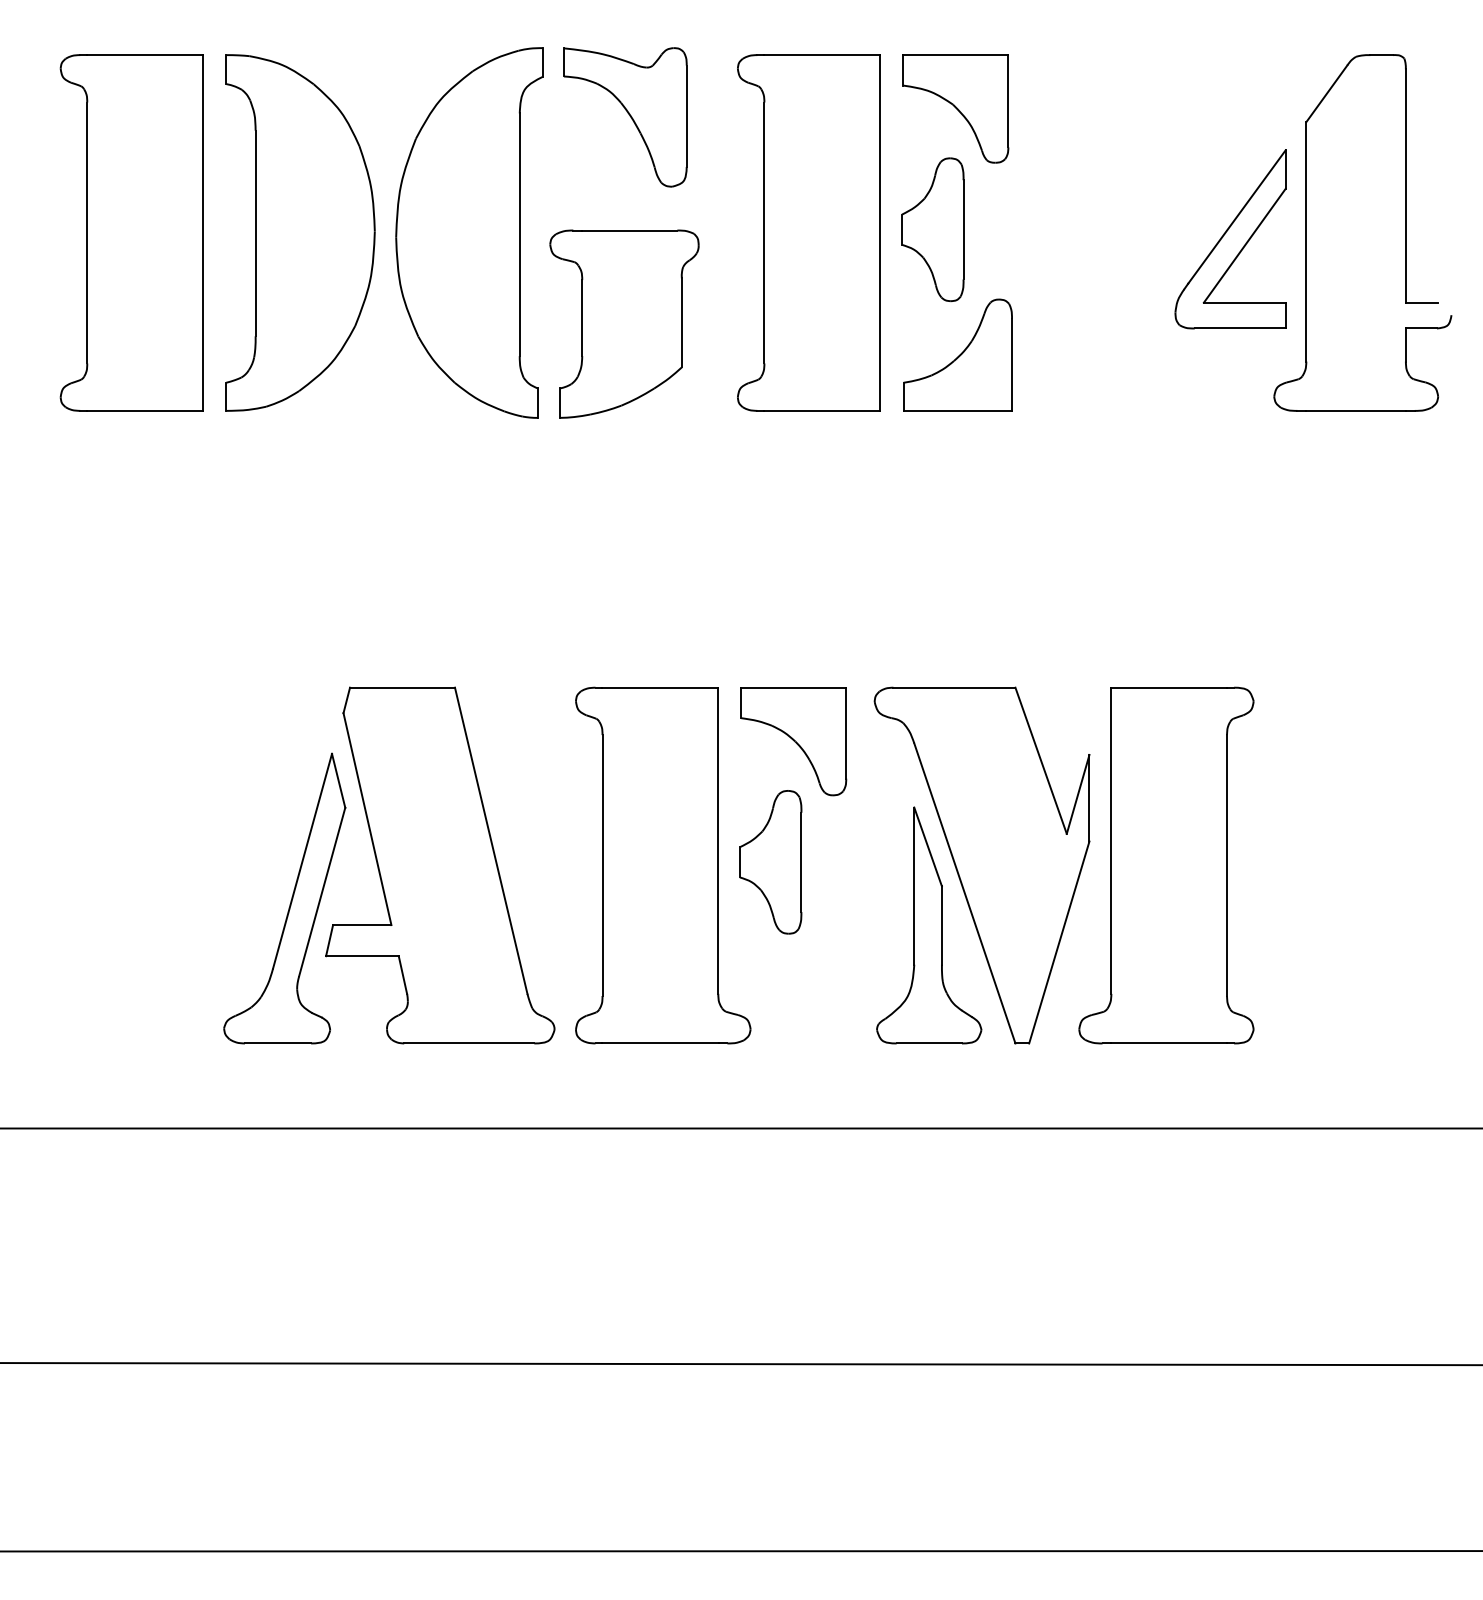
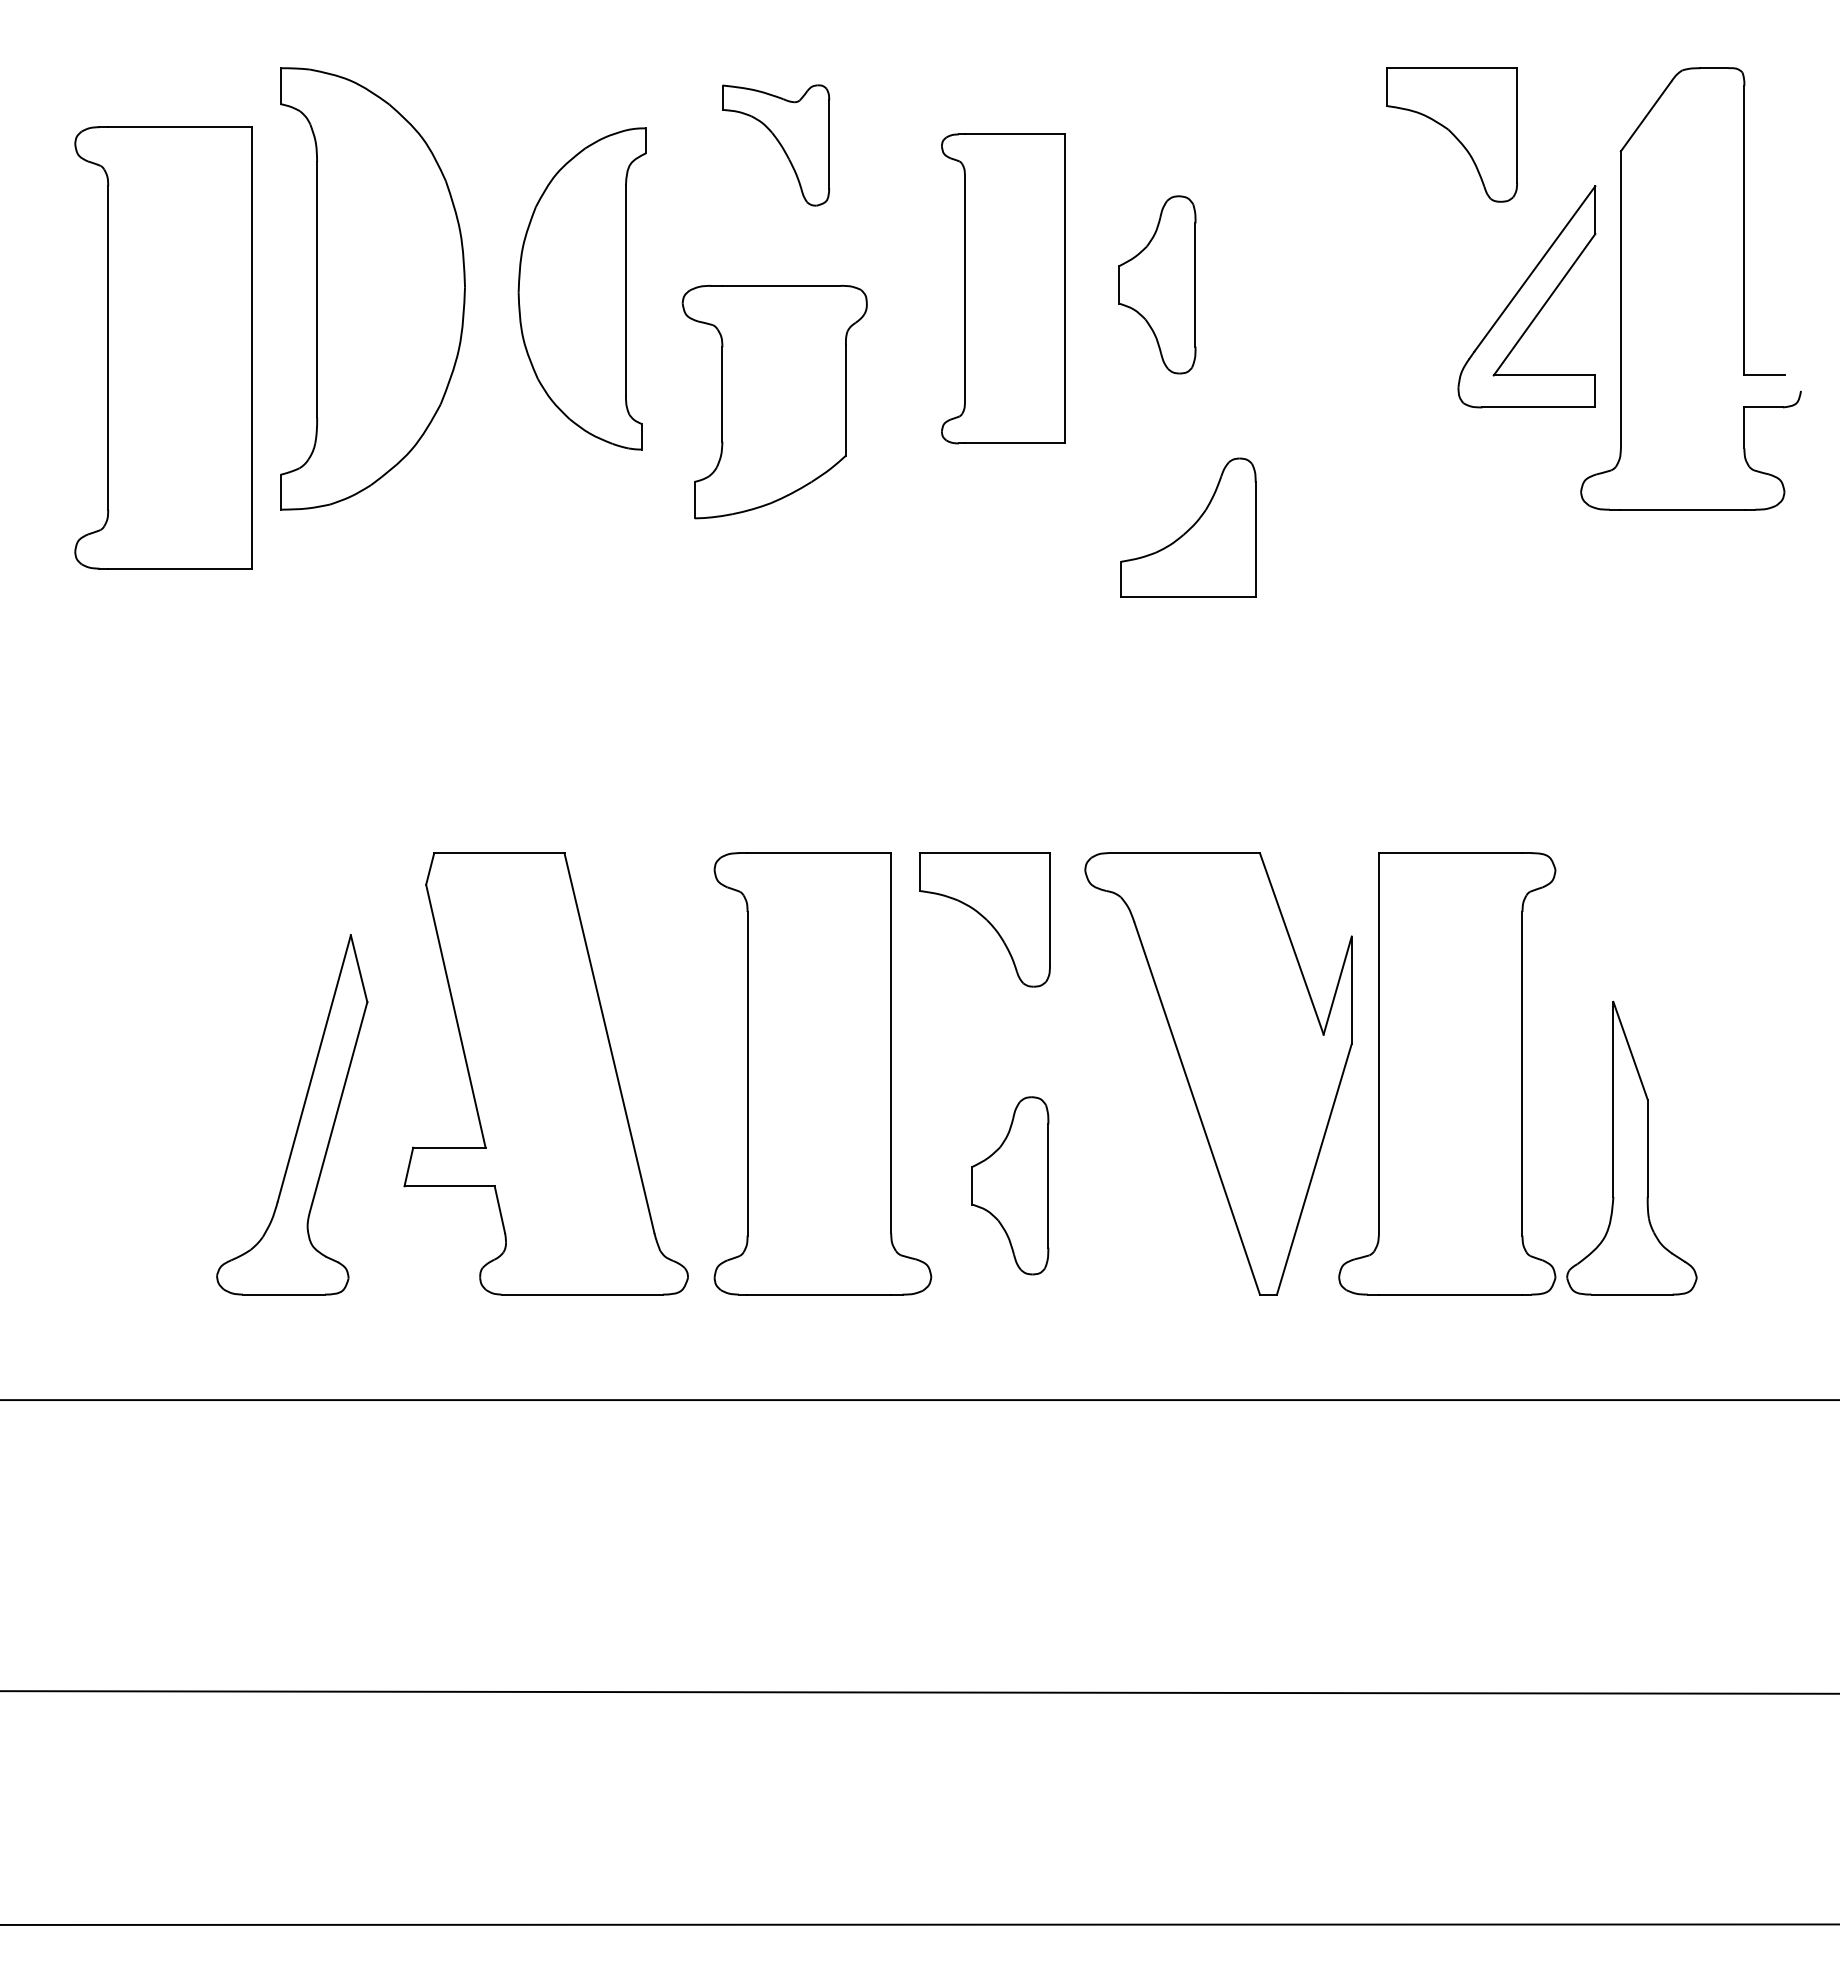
part: (955, 108) -> (1451, 134), moved
part: (625, 117) -> (775, 145), size x0.7
part: (131, 232) -> (163, 347), moved
part: (468, 232) -> (581, 288), size x0.7
part: (808, 232) -> (1003, 288), size x0.7
part: (957, 355) -> (1188, 527), moved
part: (770, 862) -> (1010, 1185), moved
part: (291, 898) -> (300, 1114), moved
part: (928, 924) -> (1631, 1147), moved

